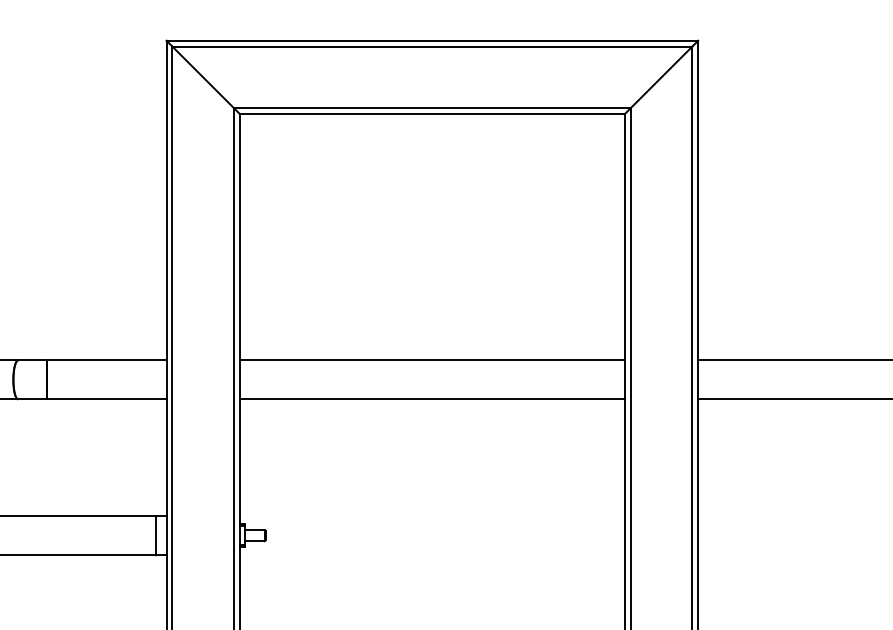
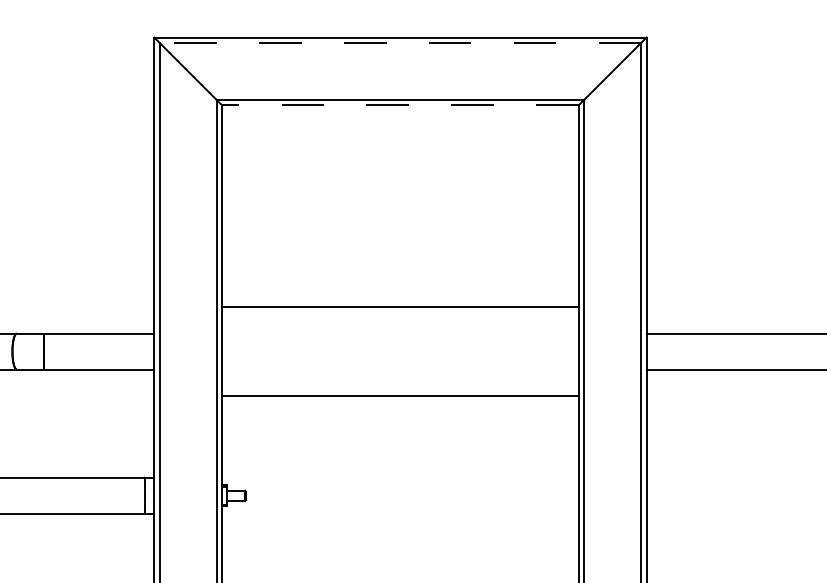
line: (432, 46) -> (400, 42), solid -> dashed
line: (431, 114) -> (399, 105), solid -> dashed
line: (432, 360) -> (400, 306), moved
line: (432, 399) -> (400, 395), moved

